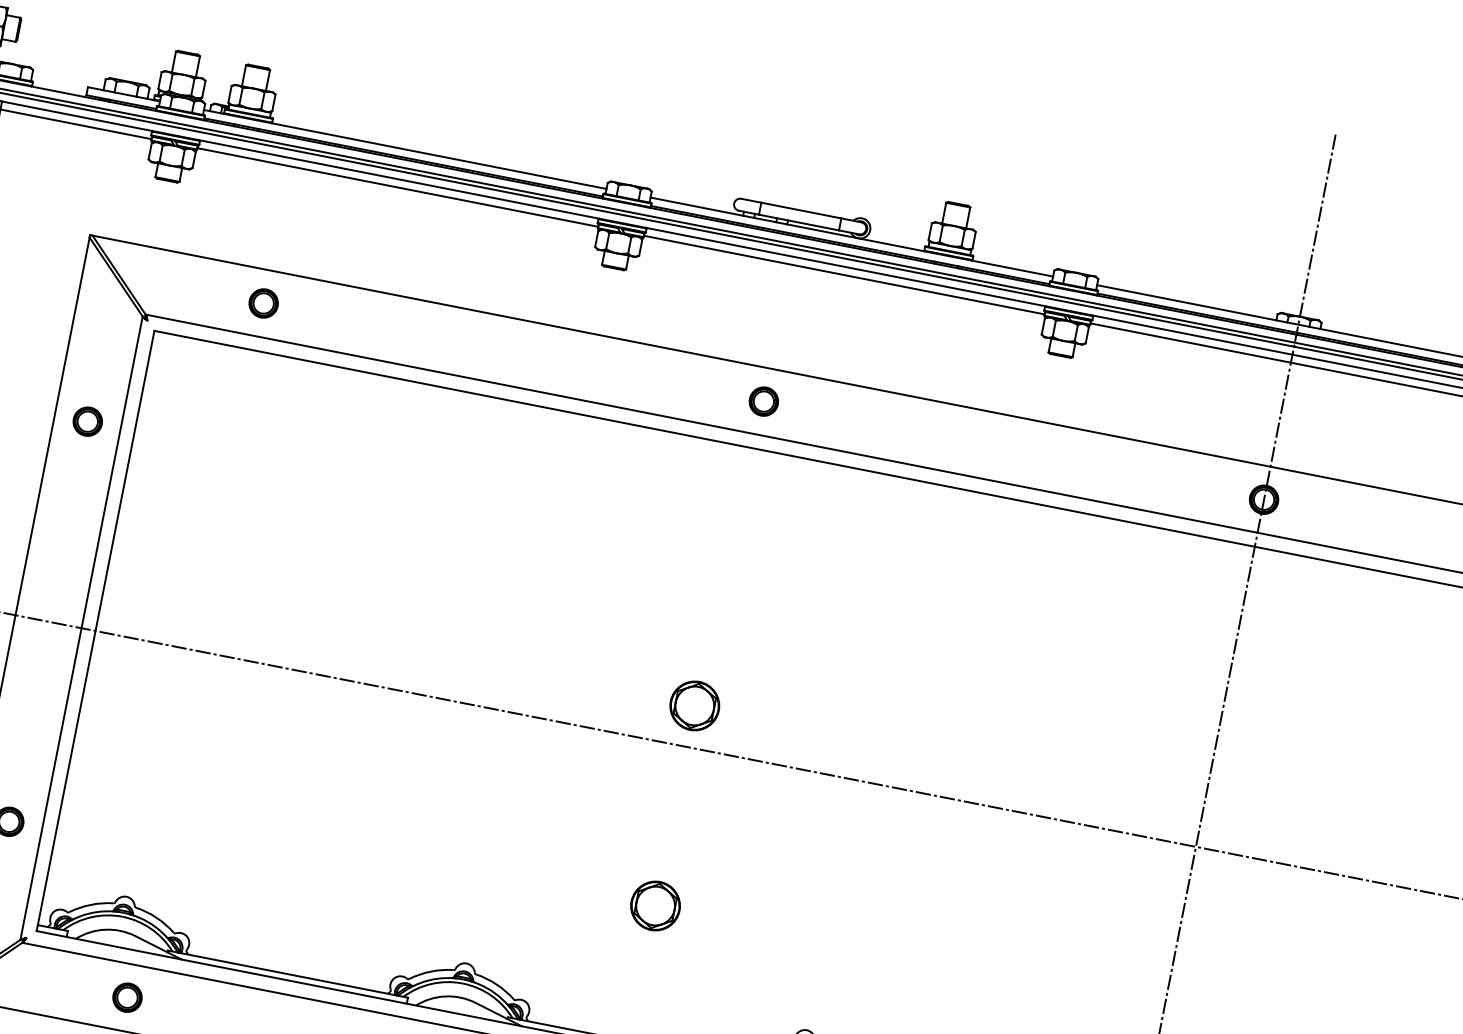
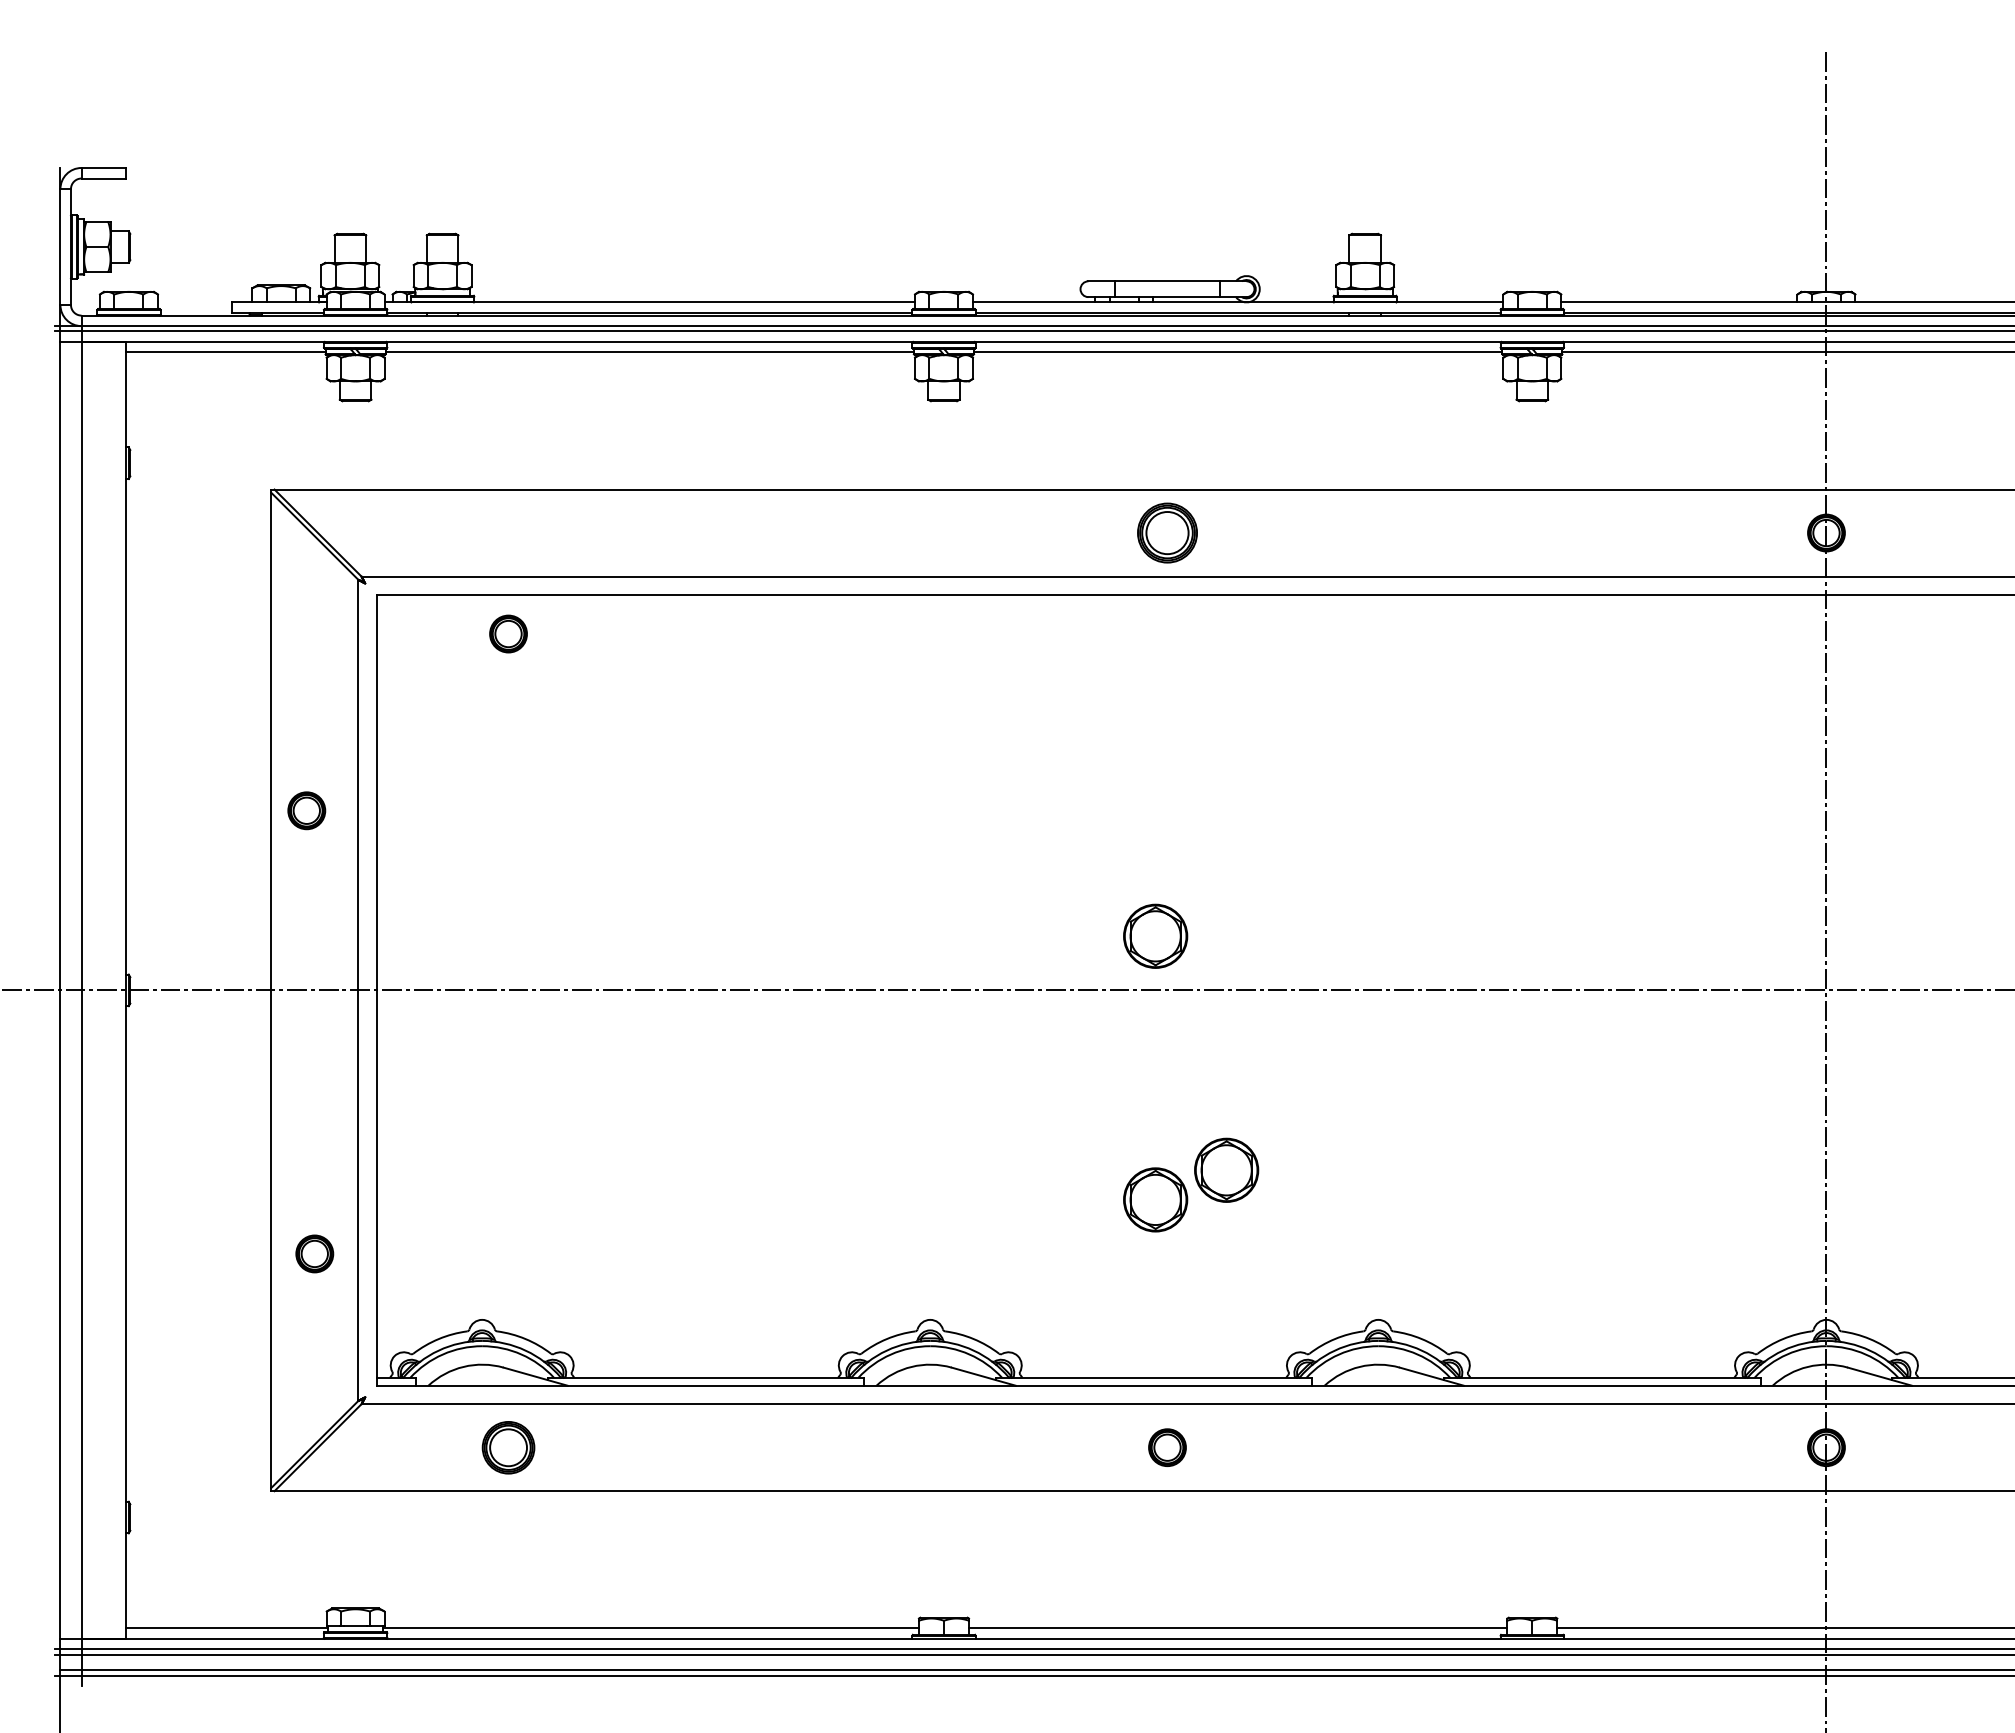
part: (263, 303) -> (508, 633), moved
part: (763, 401) -> (1167, 532), size x1.6
part: (87, 421) -> (306, 810), moved
part: (713, 893) -> (1226, 1169), added
part: (127, 997) -> (508, 1447), size x1.4

